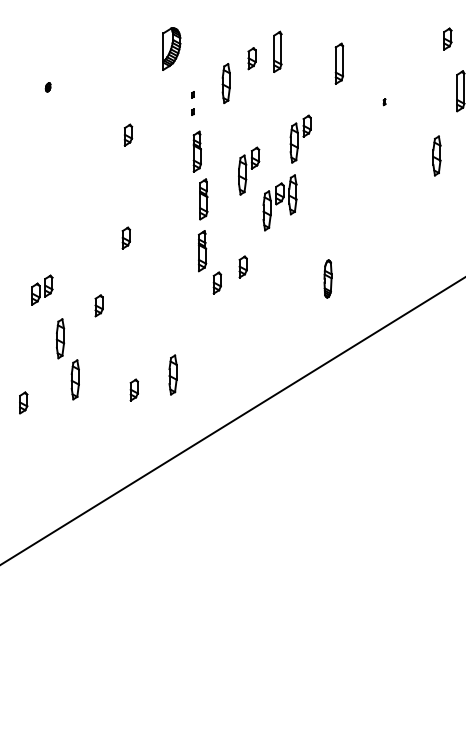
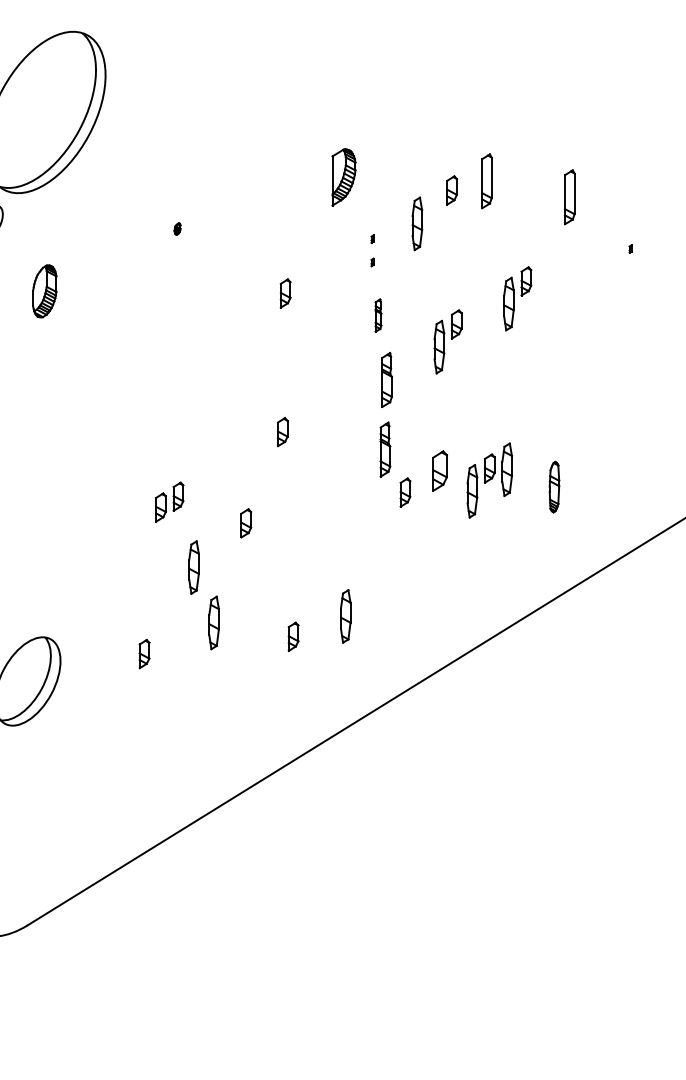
part: (197, 151) -> (378, 315), size x0.6
part: (279, 202) -> (489, 480), moved
part: (243, 266) -> (440, 470), size x1.4

